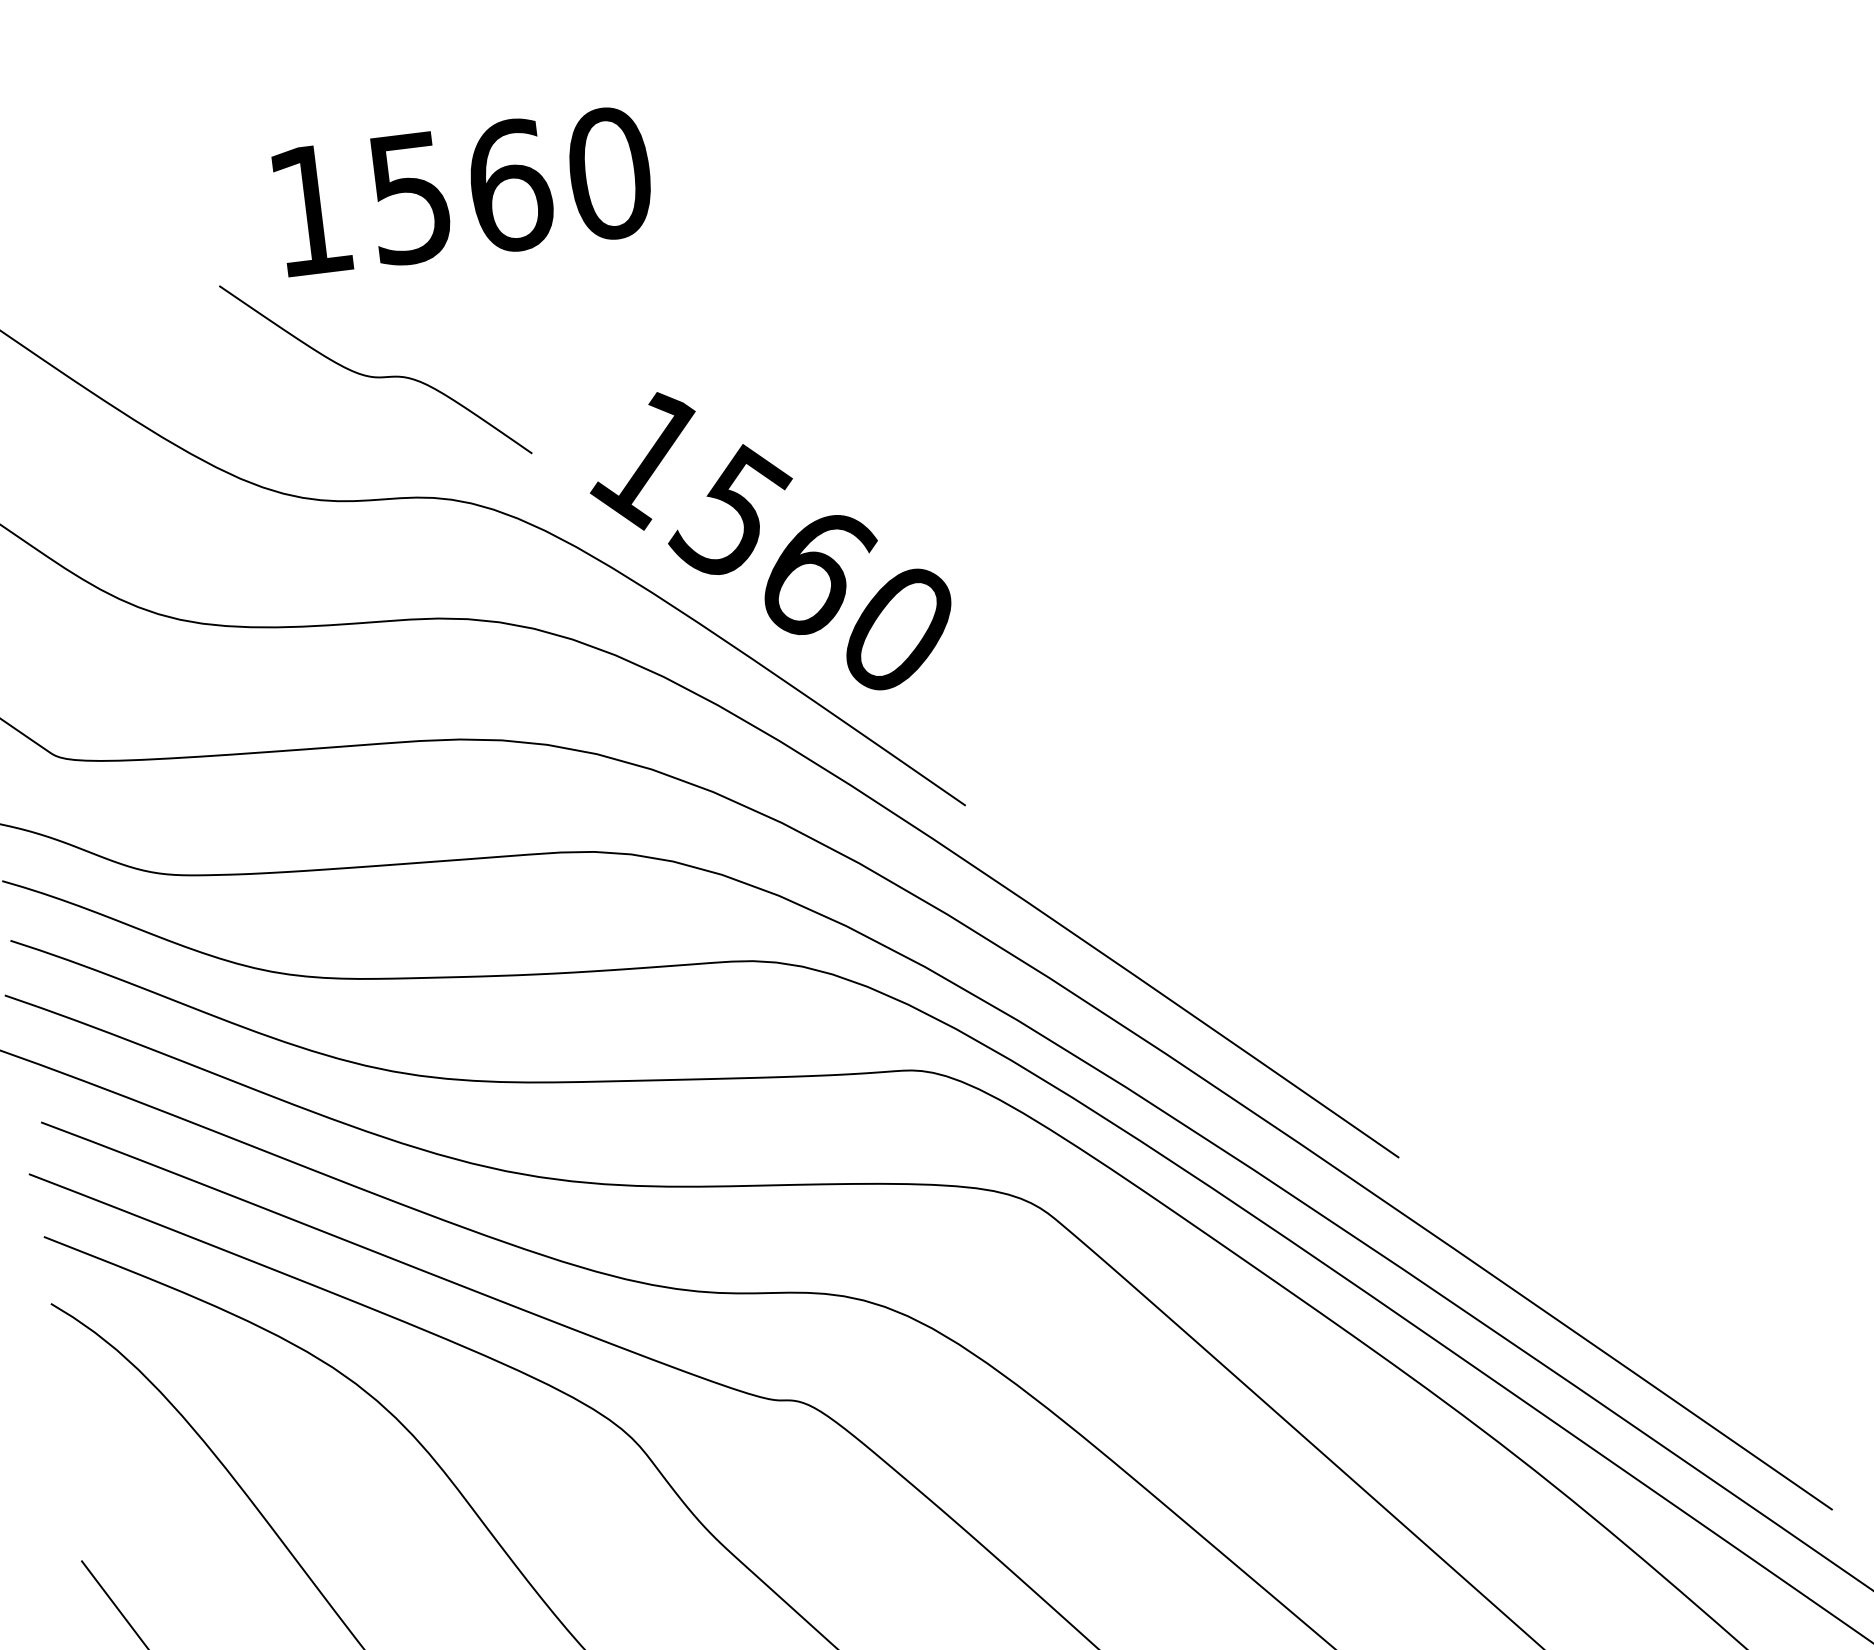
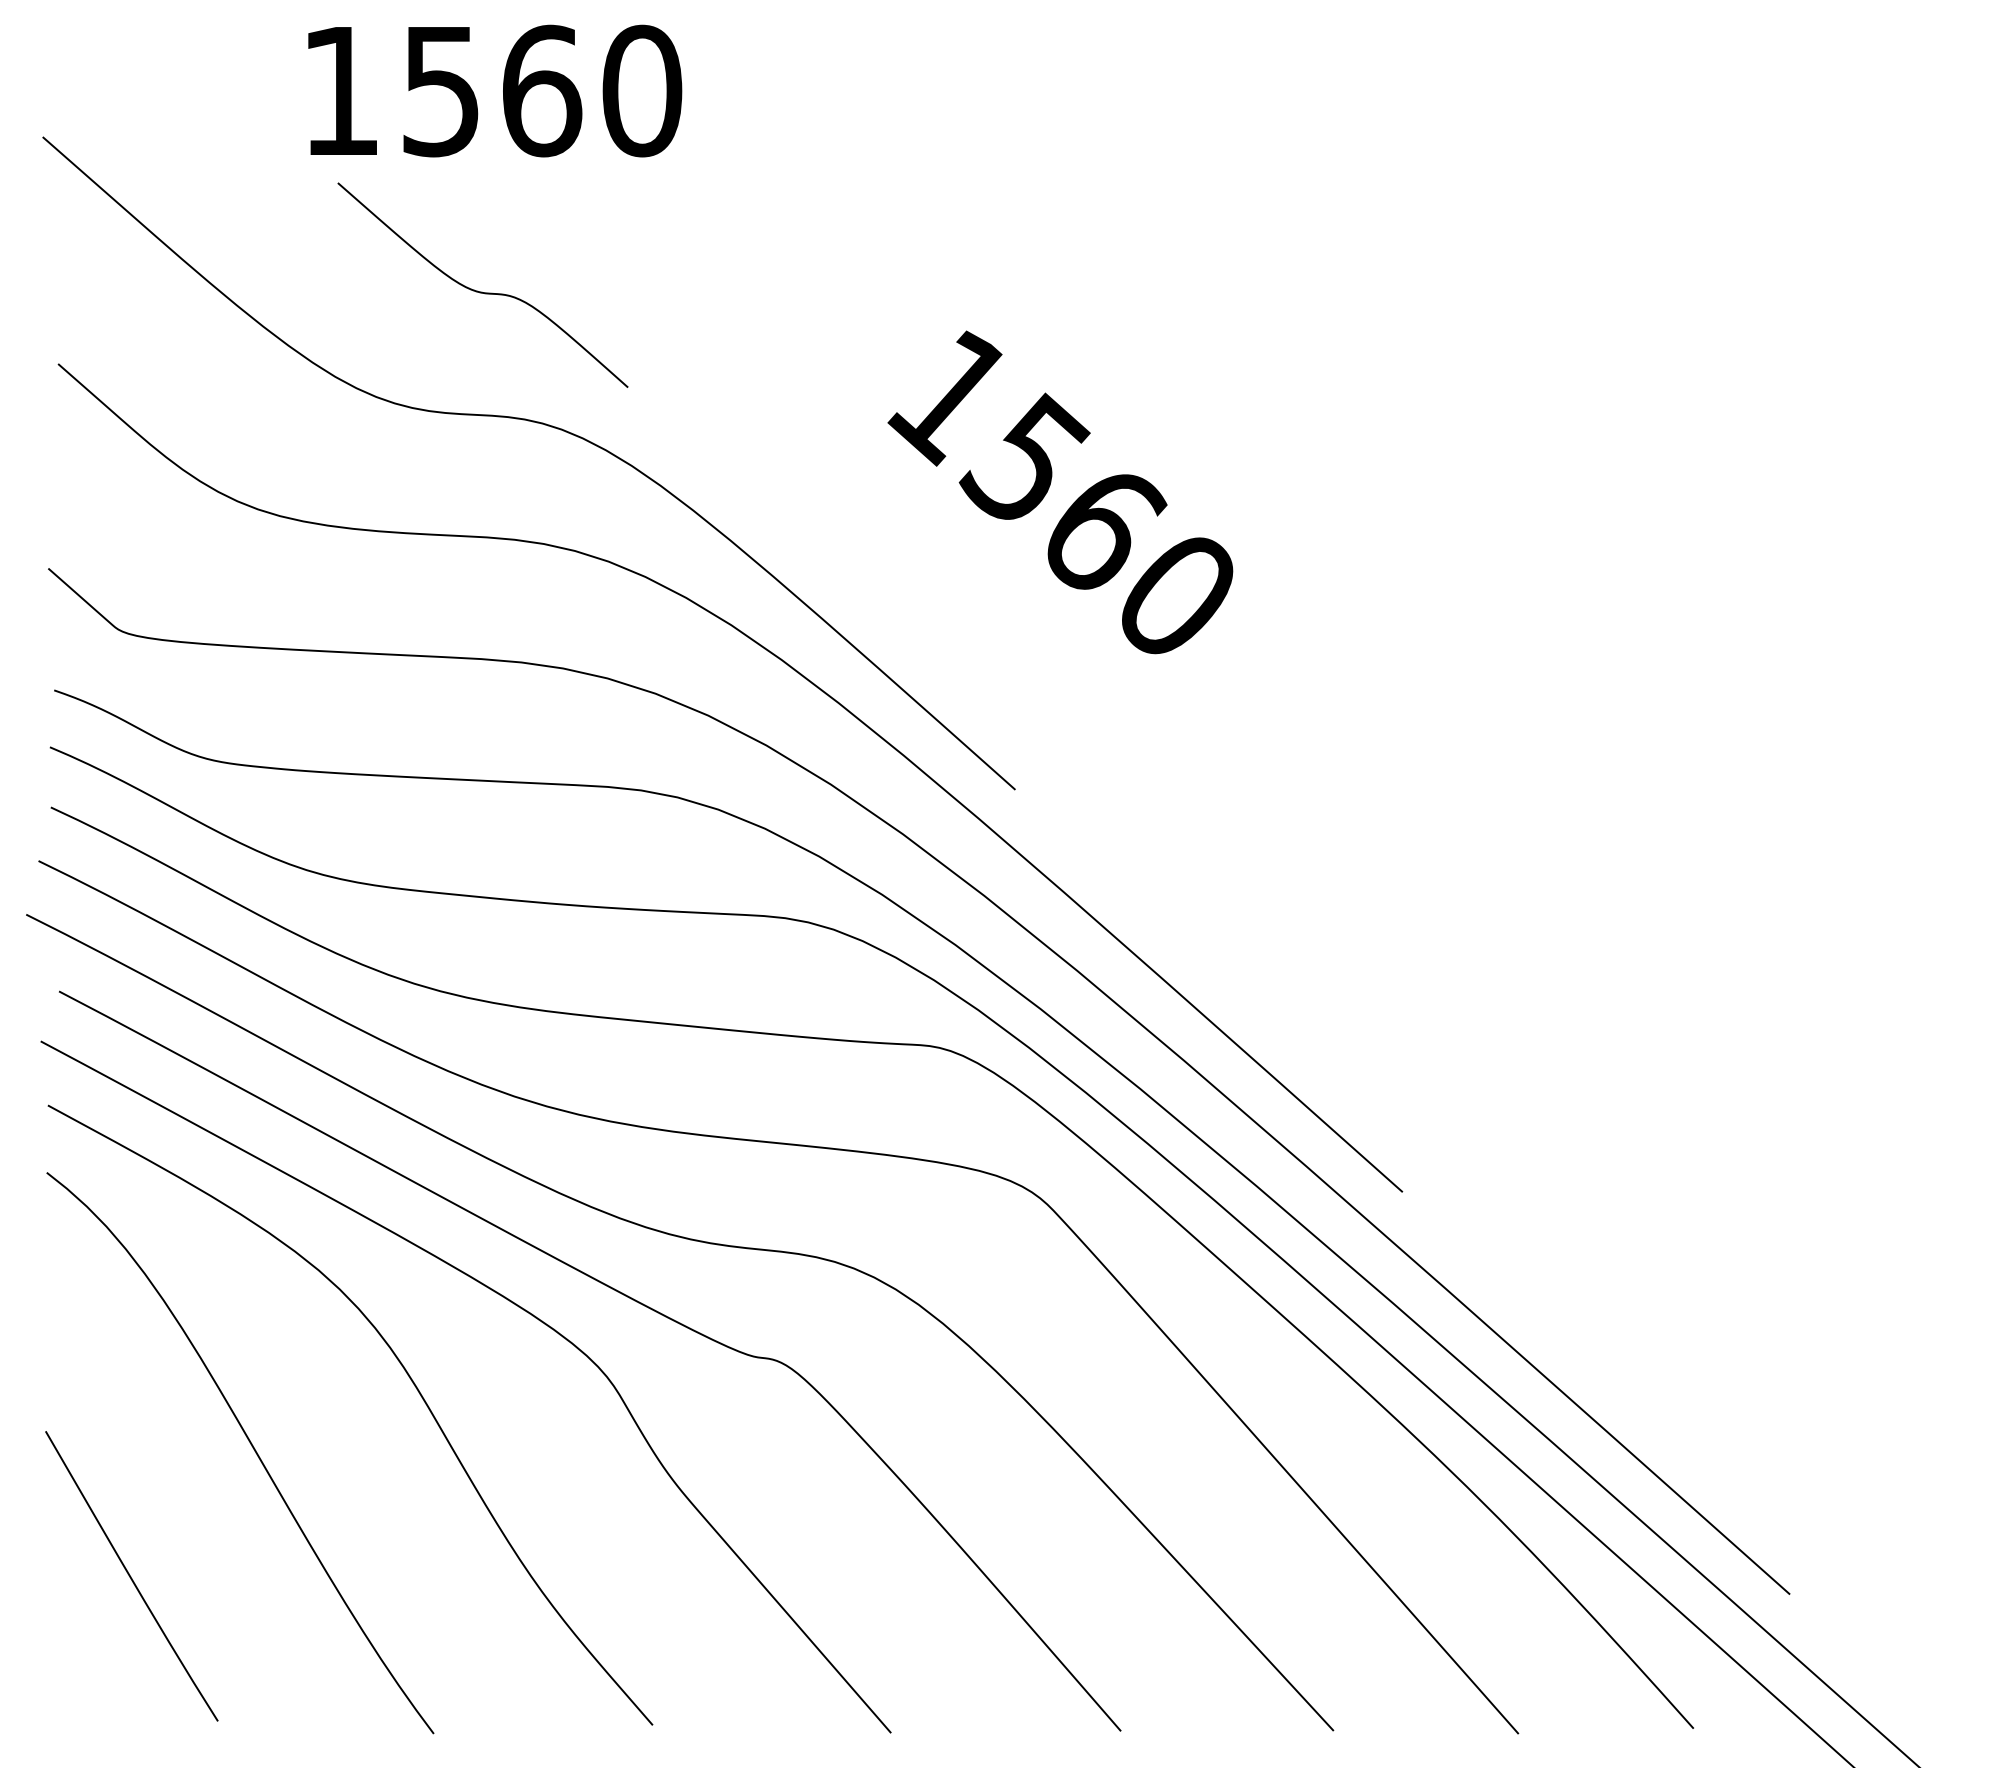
text: (464, 190) -> (495, 90), moved
text: (770, 541) -> (1060, 492), moved

